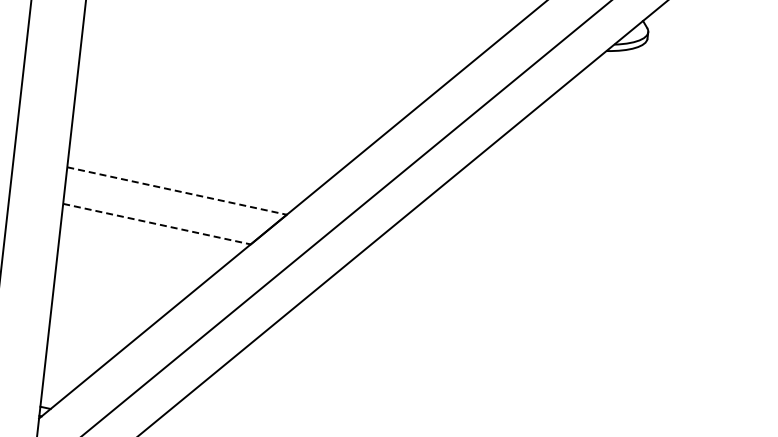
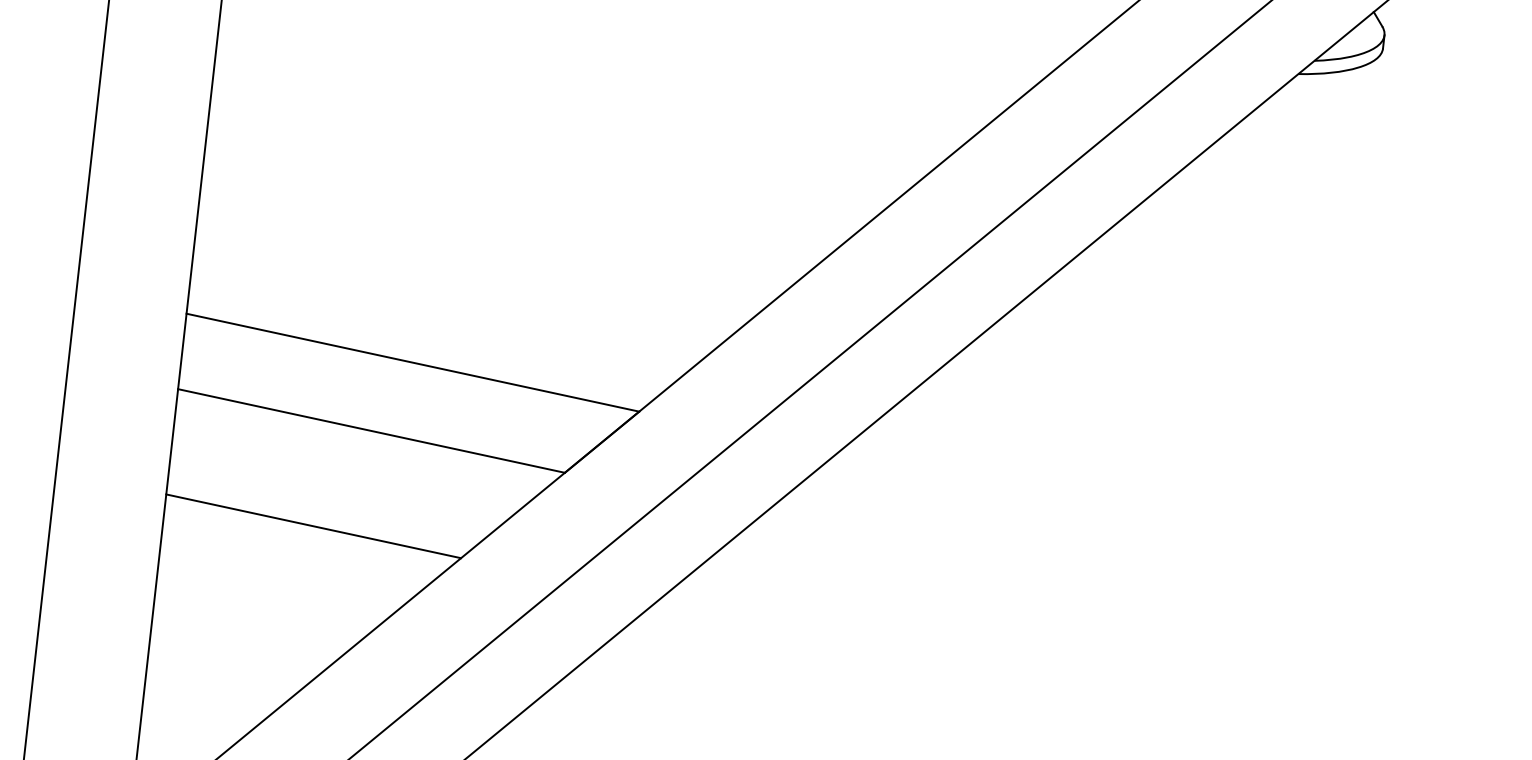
line: (177, 191) -> (413, 363), dashed -> solid
line: (156, 224) -> (370, 431), dashed -> solid
line: (128, 269) -> (312, 524), added

